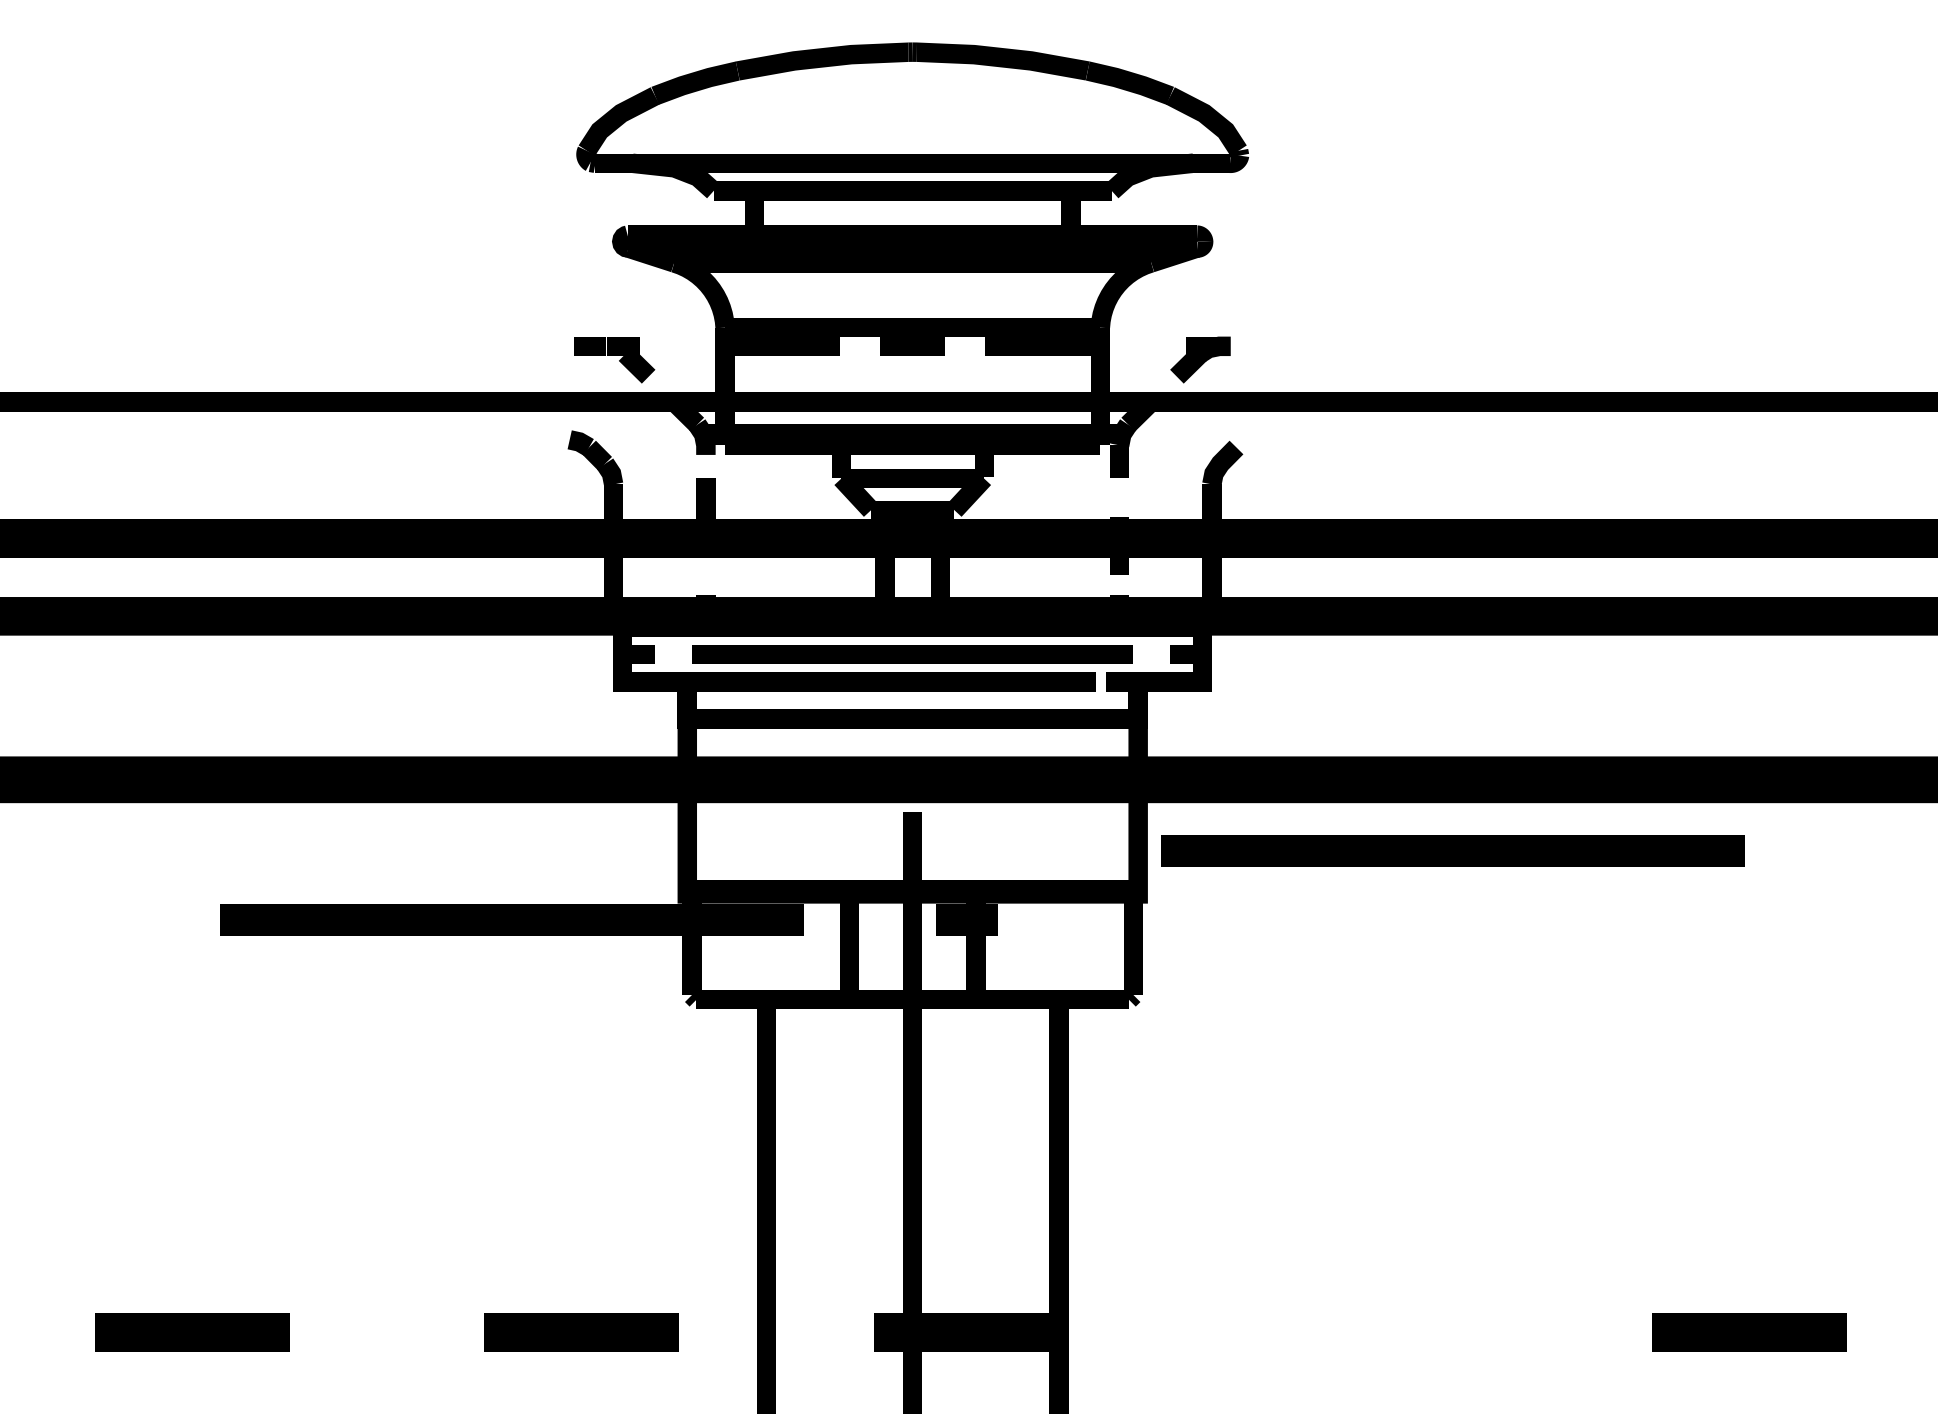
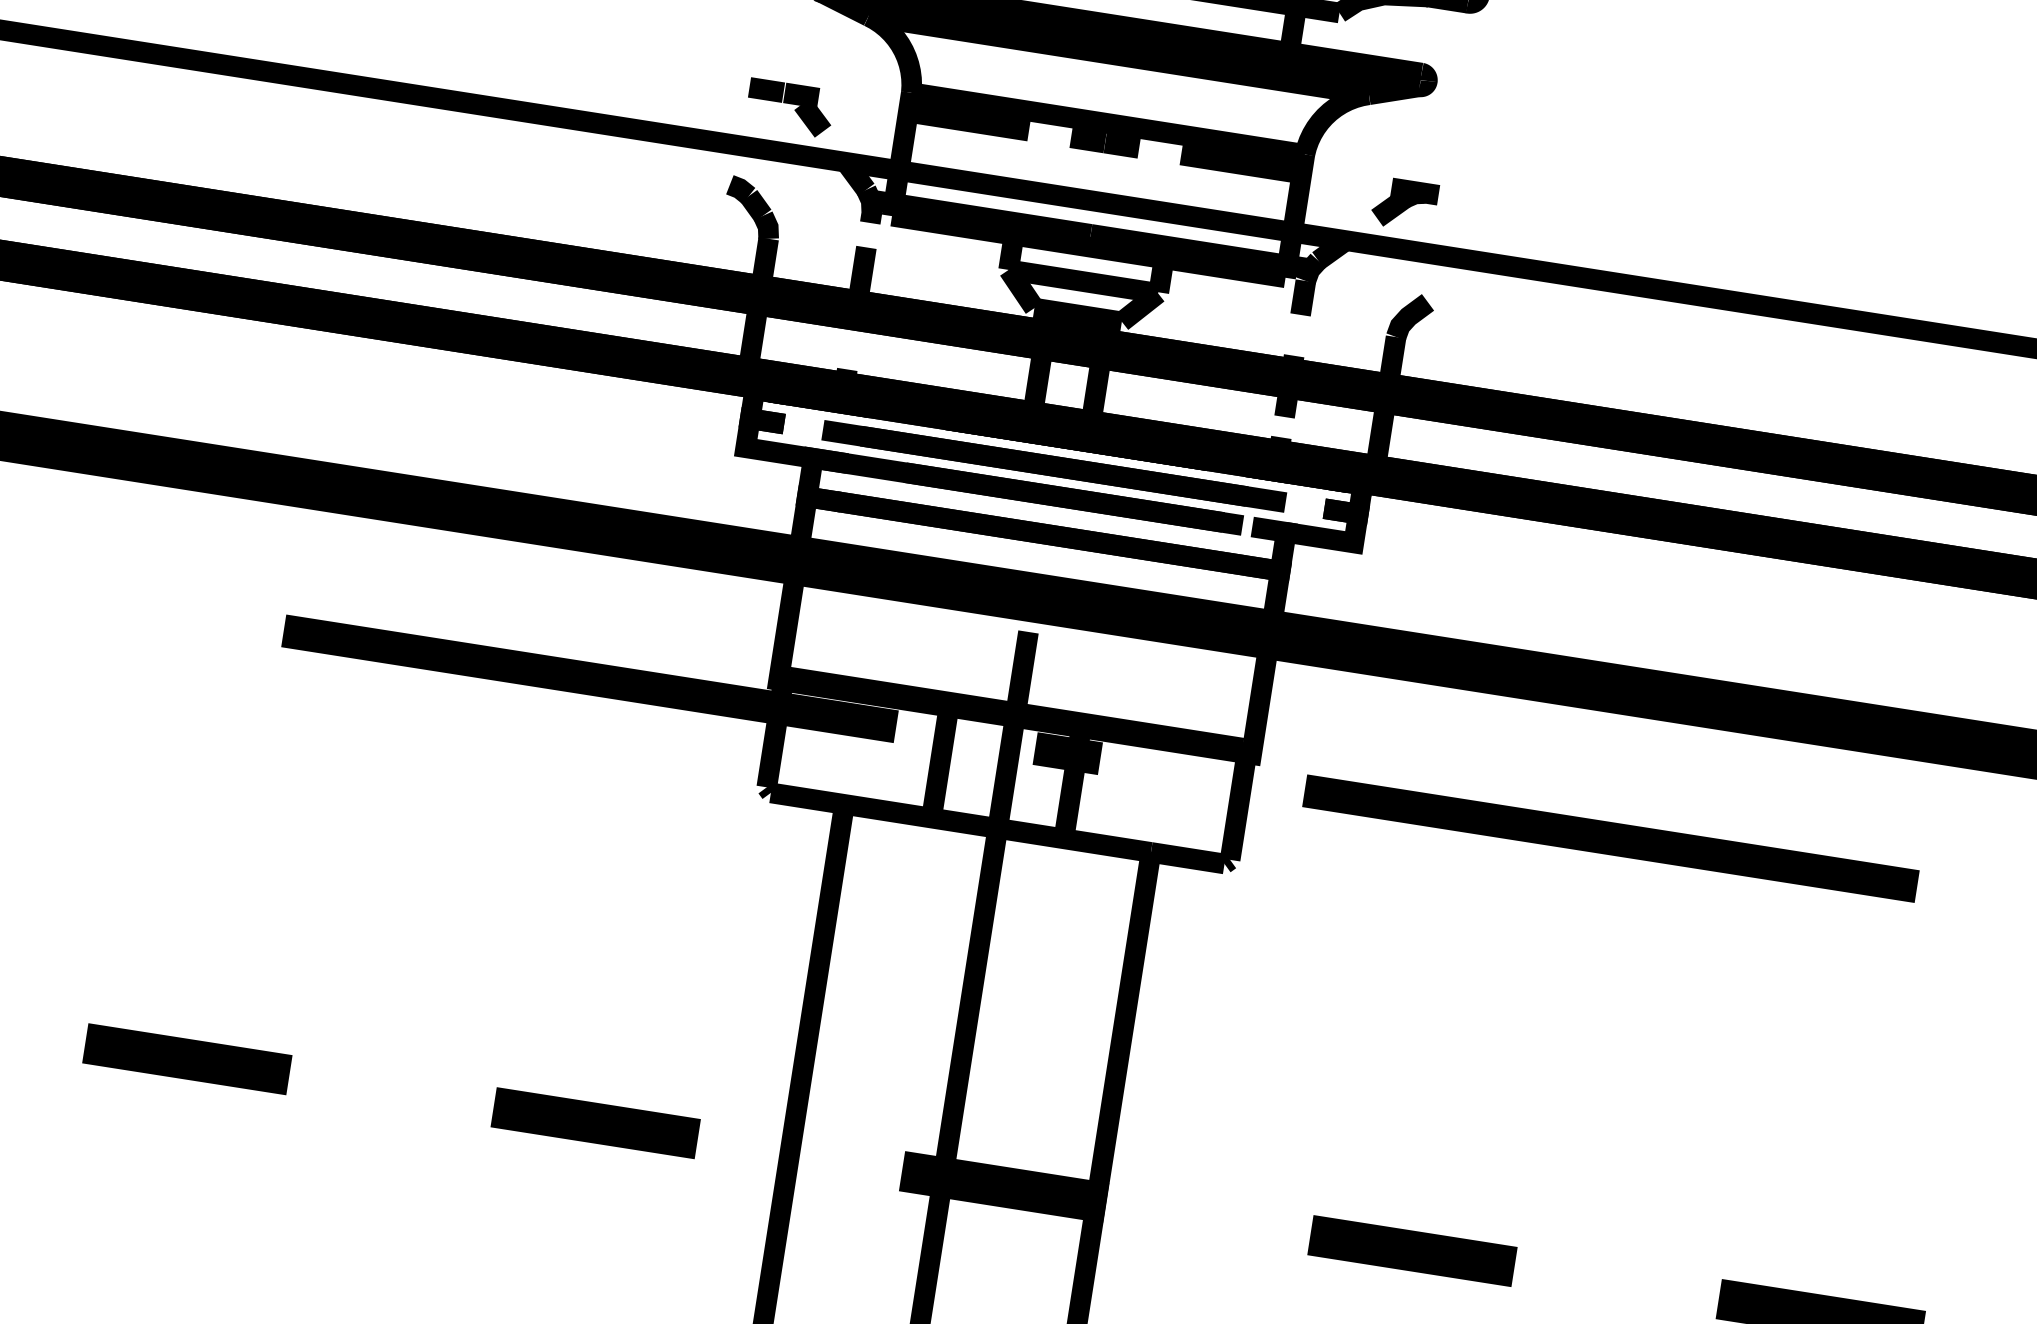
line: (1452, 850) -> (1610, 838), moved
line: (1360, 1332) -> (1412, 1251), added

